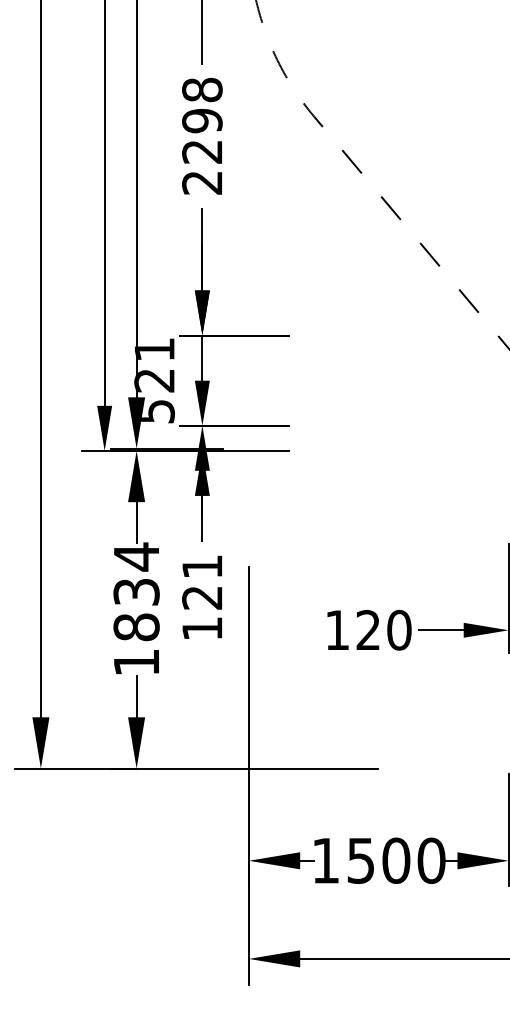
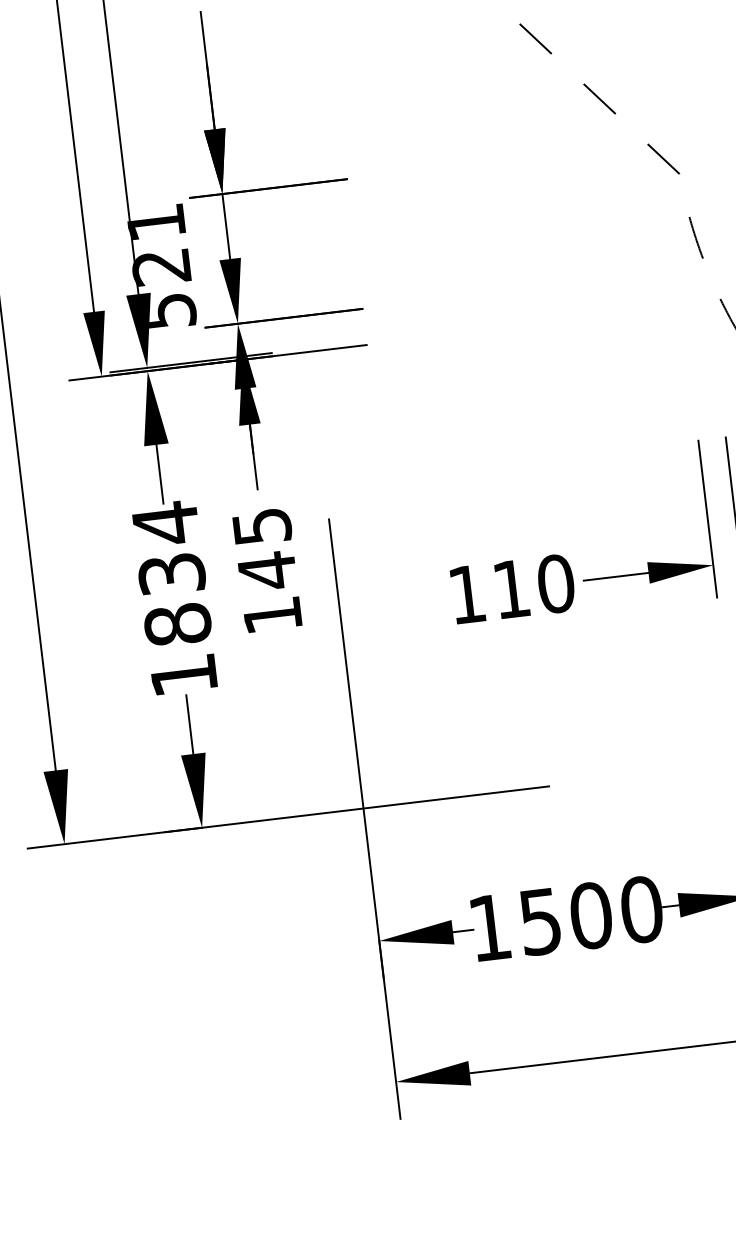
text: (202, 582) -> (264, 549), 121 -> 145
text: (367, 629) -> (510, 588), 120 -> 110

